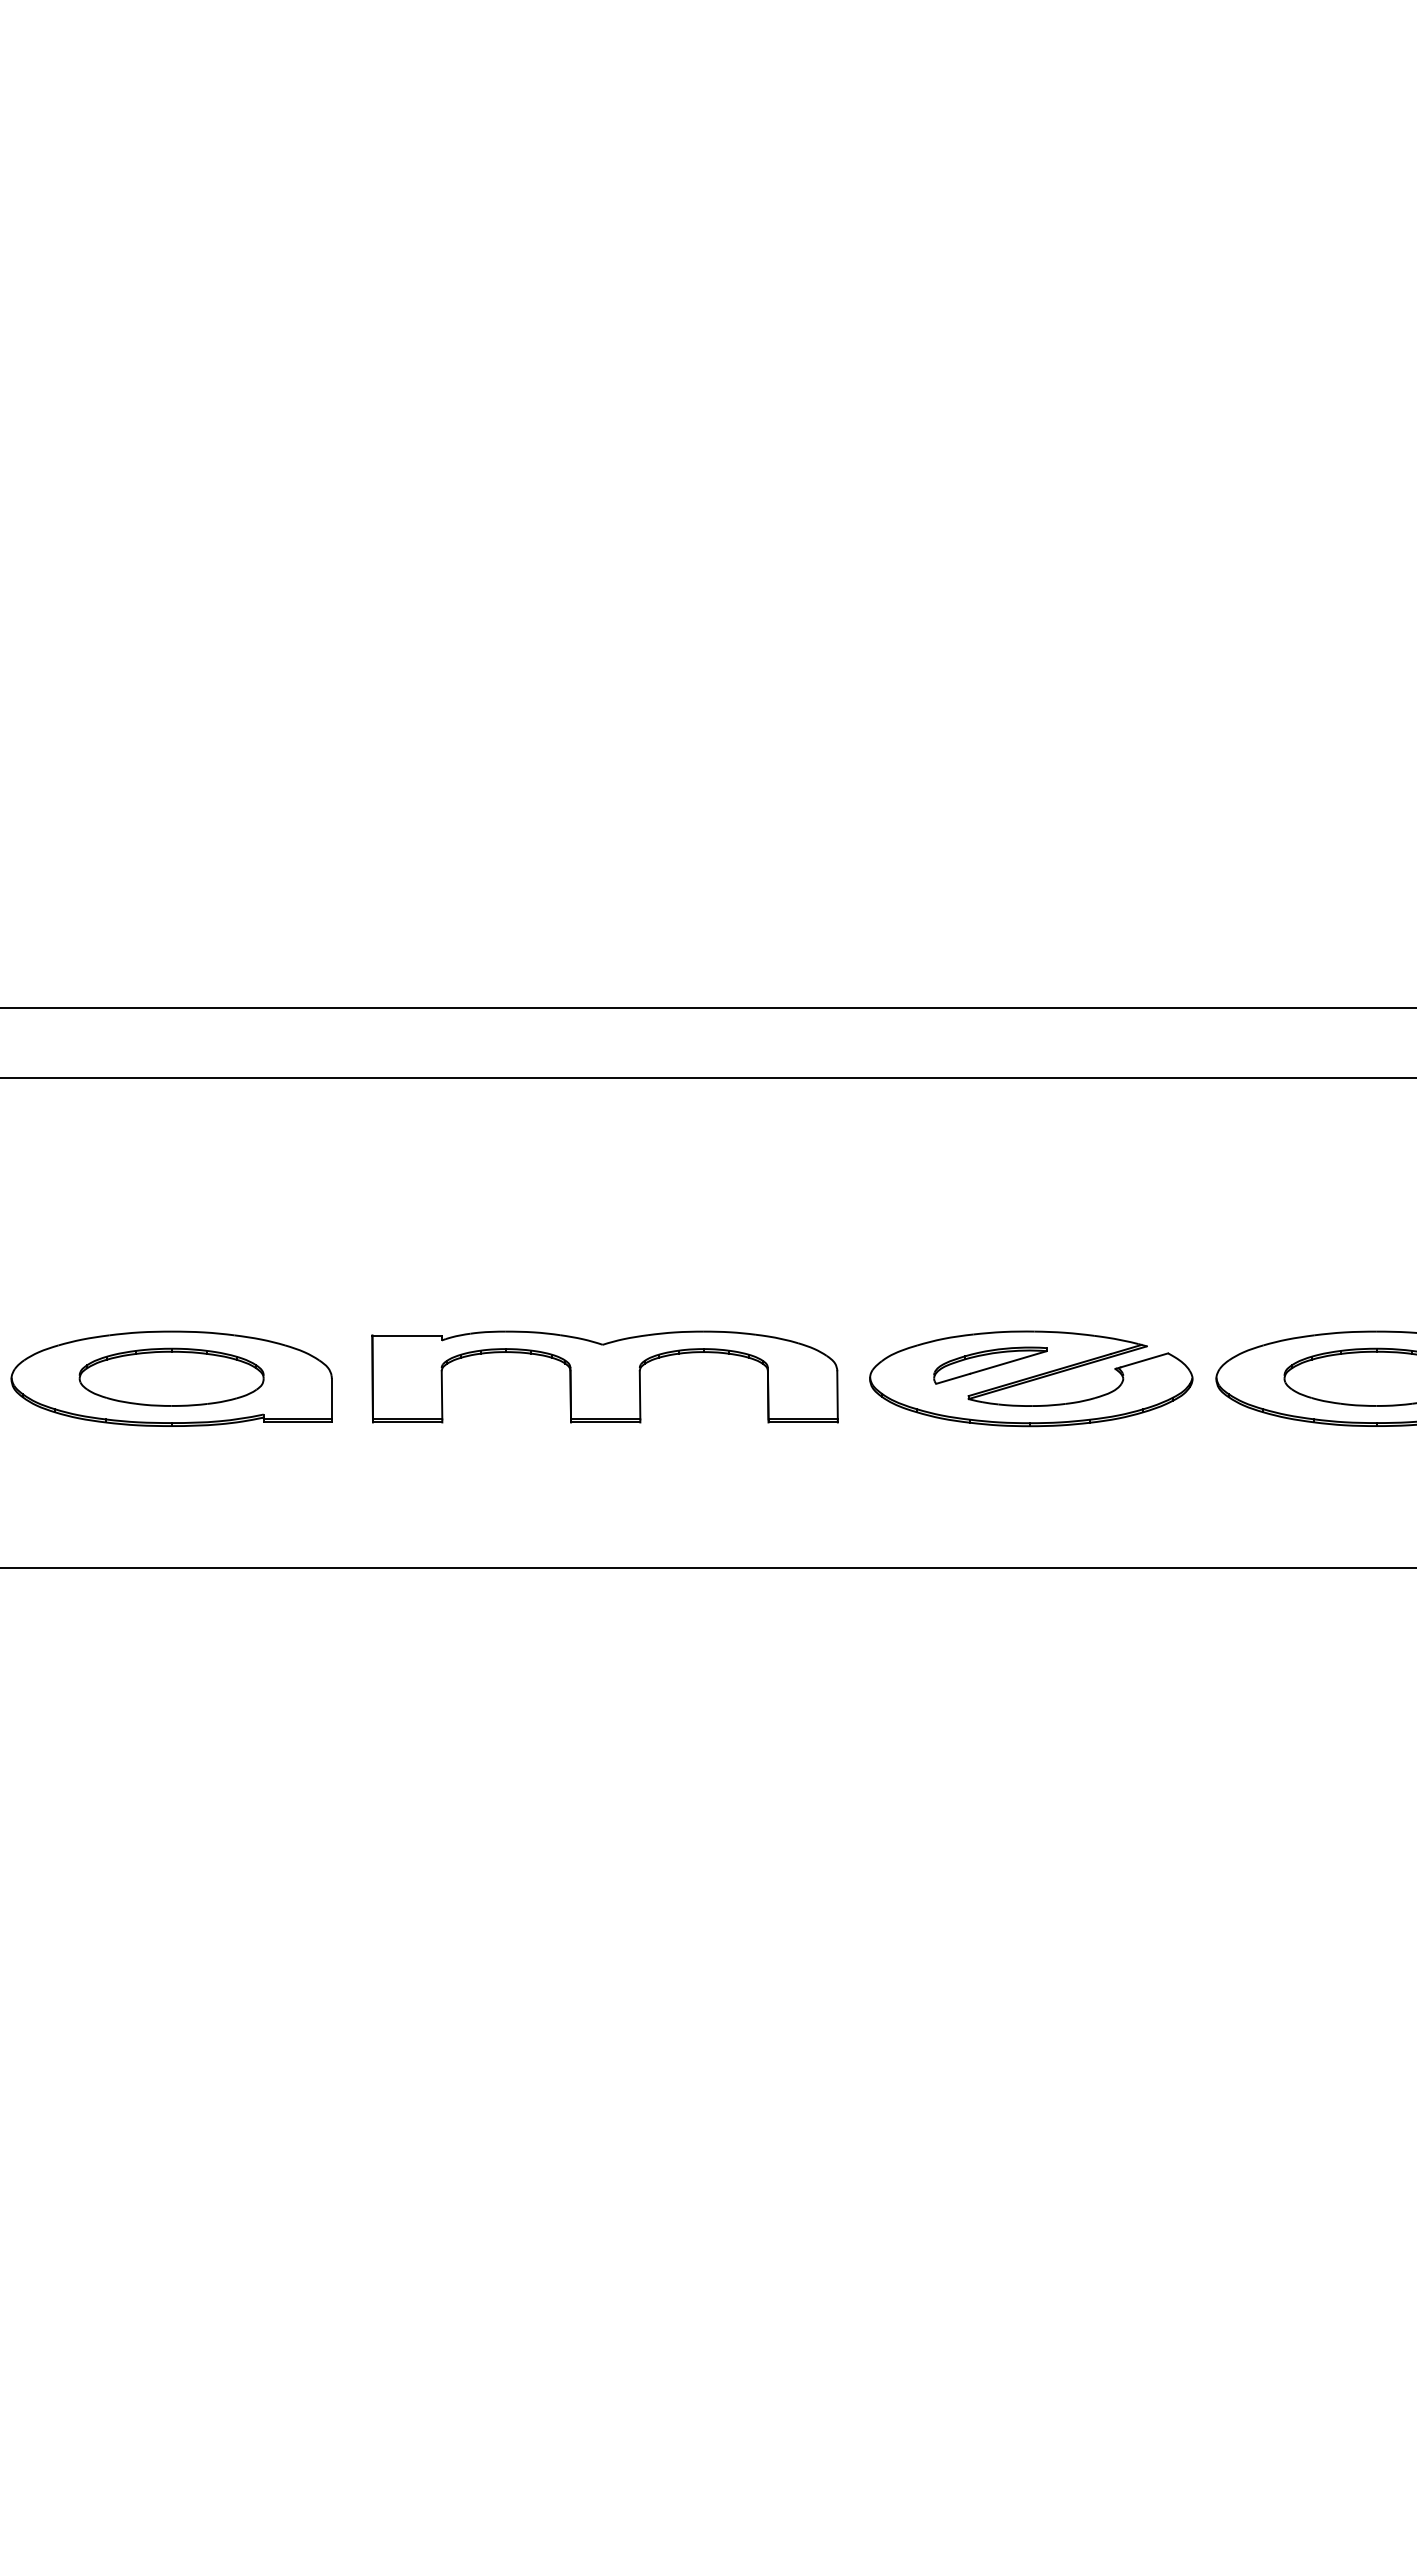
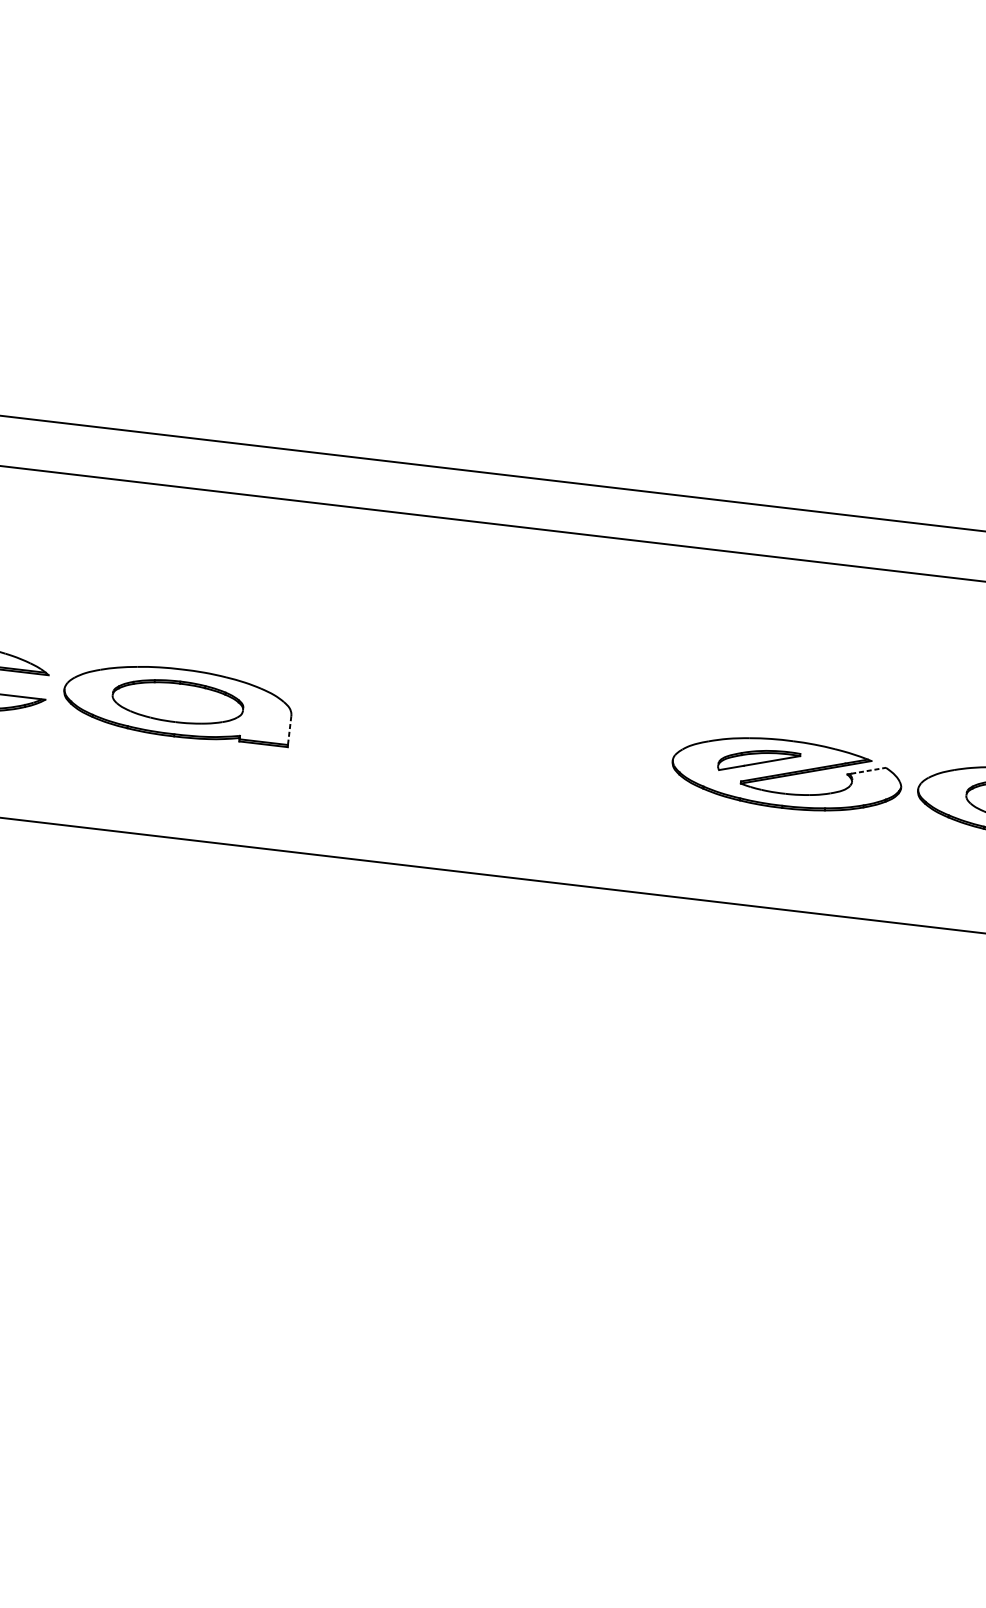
line: (1144, 1360) -> (868, 770), solid -> dashed
part: (604, 1376) -> (484, 737), removed
line: (331, 1399) -> (289, 730), solid -> dashed

